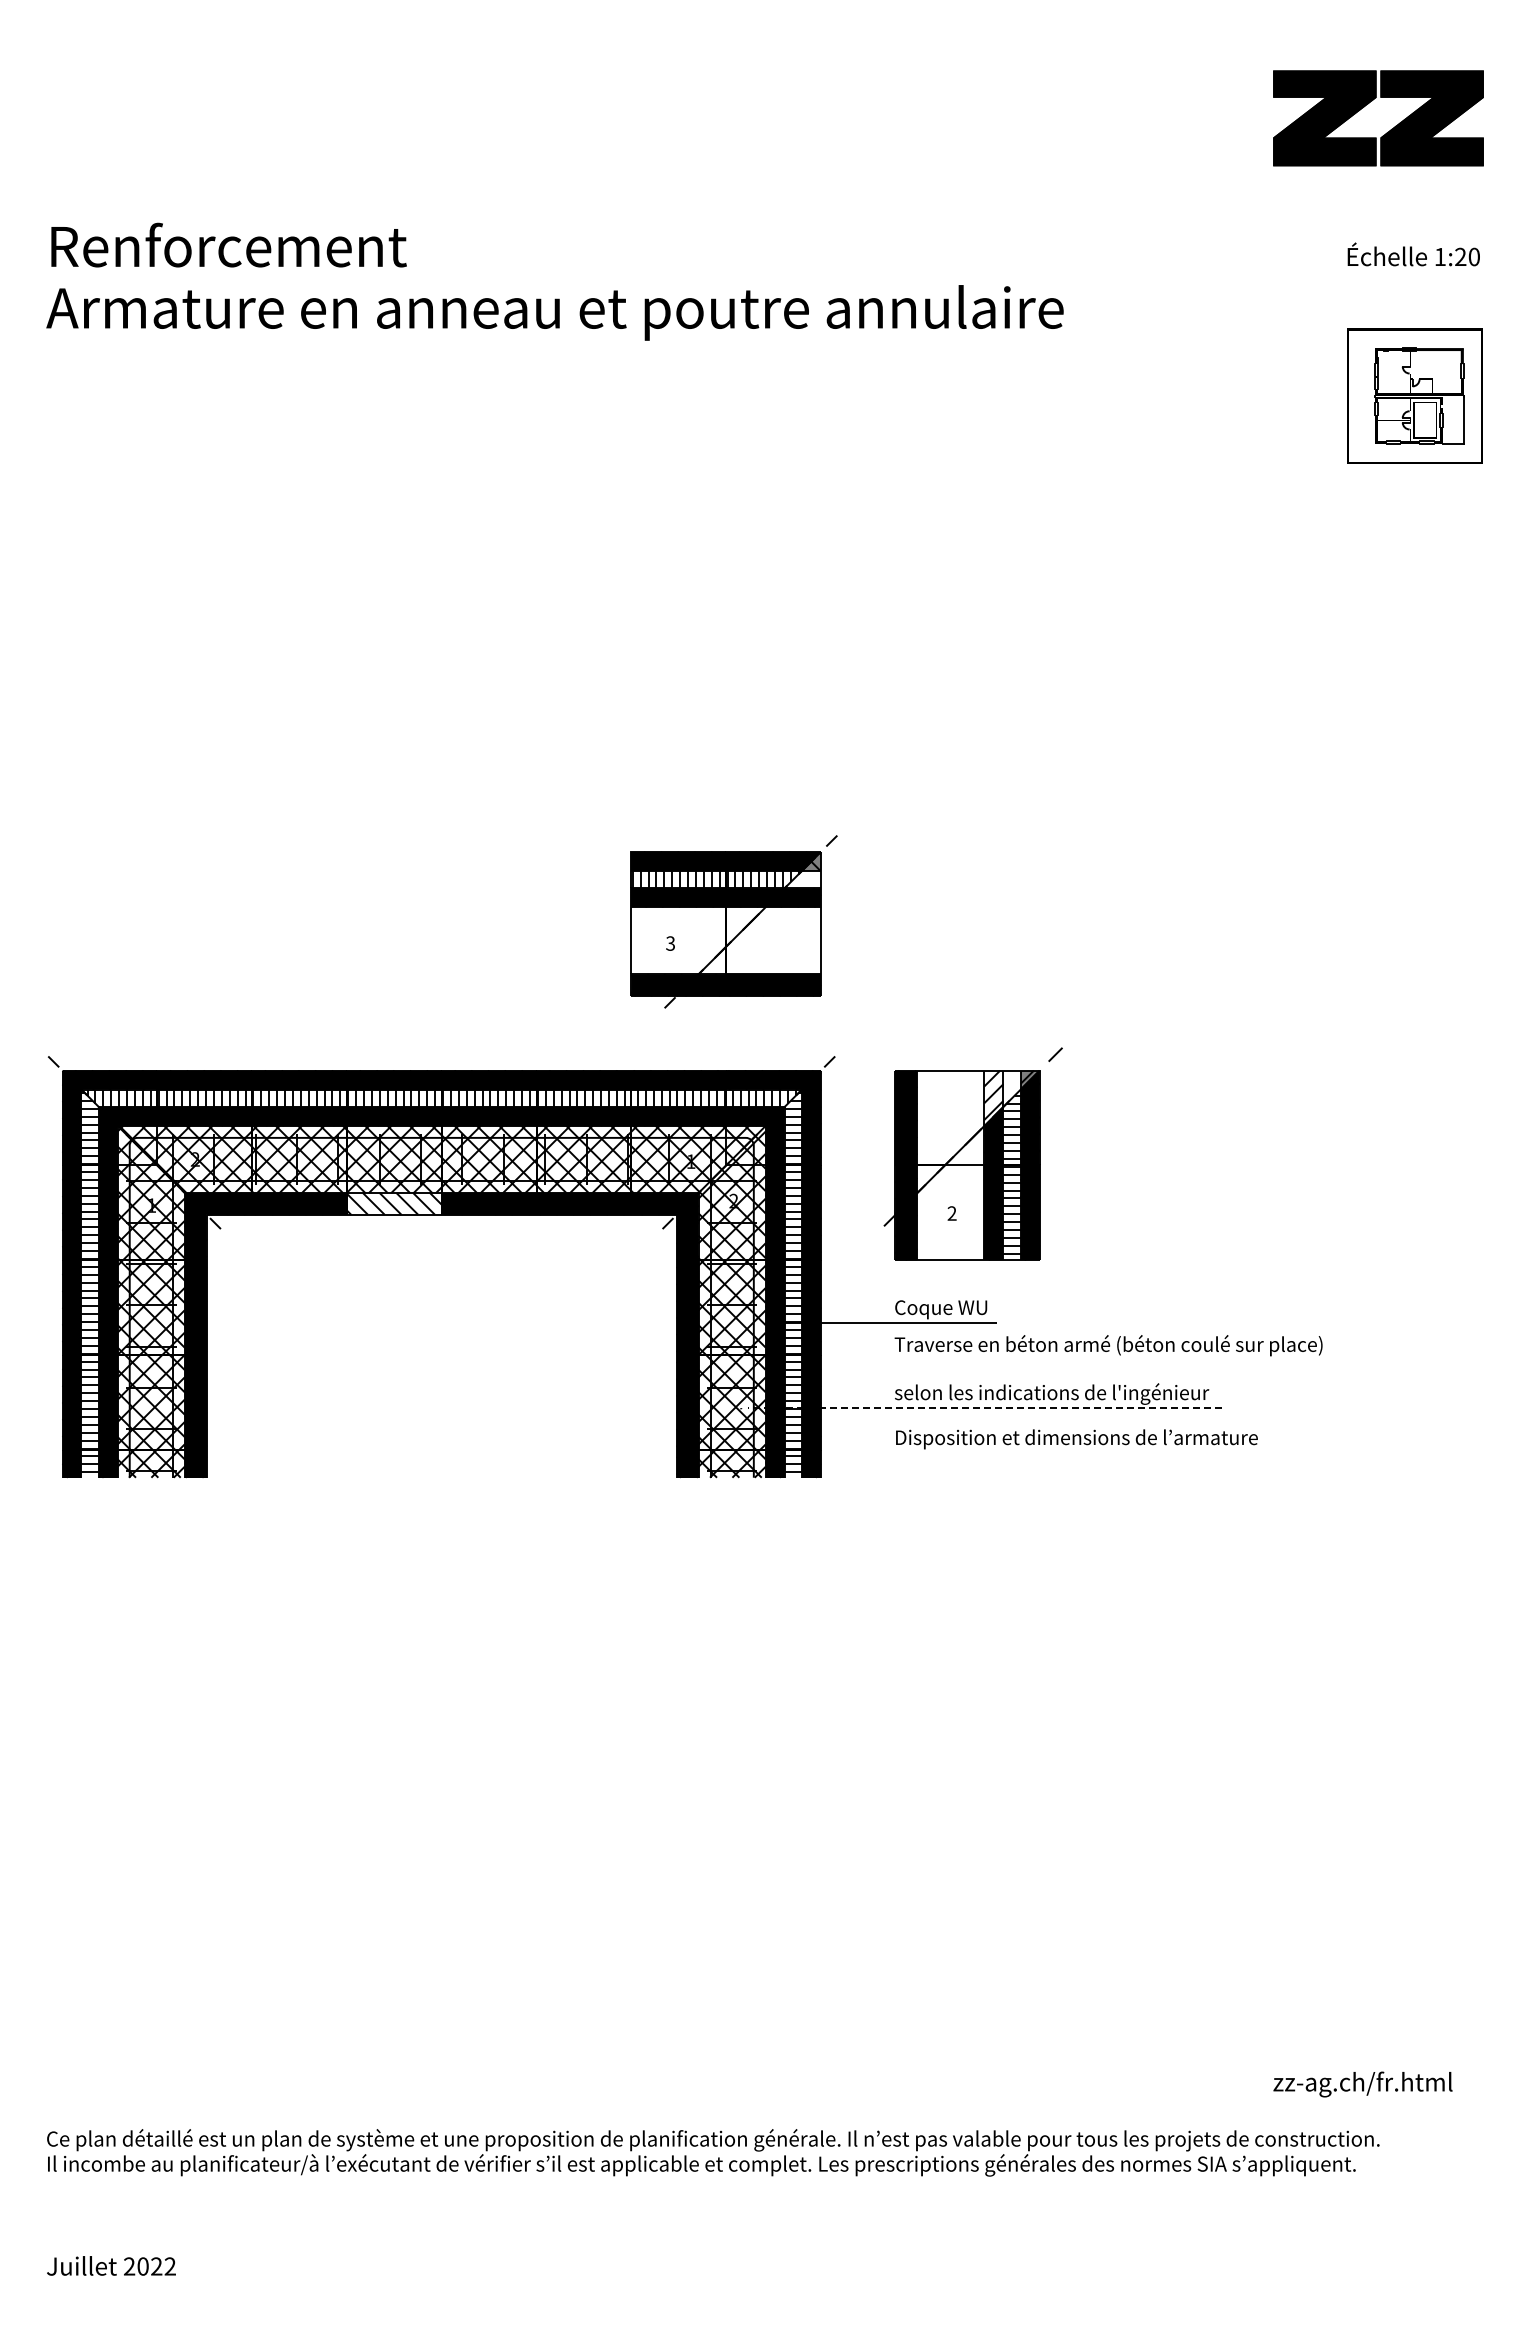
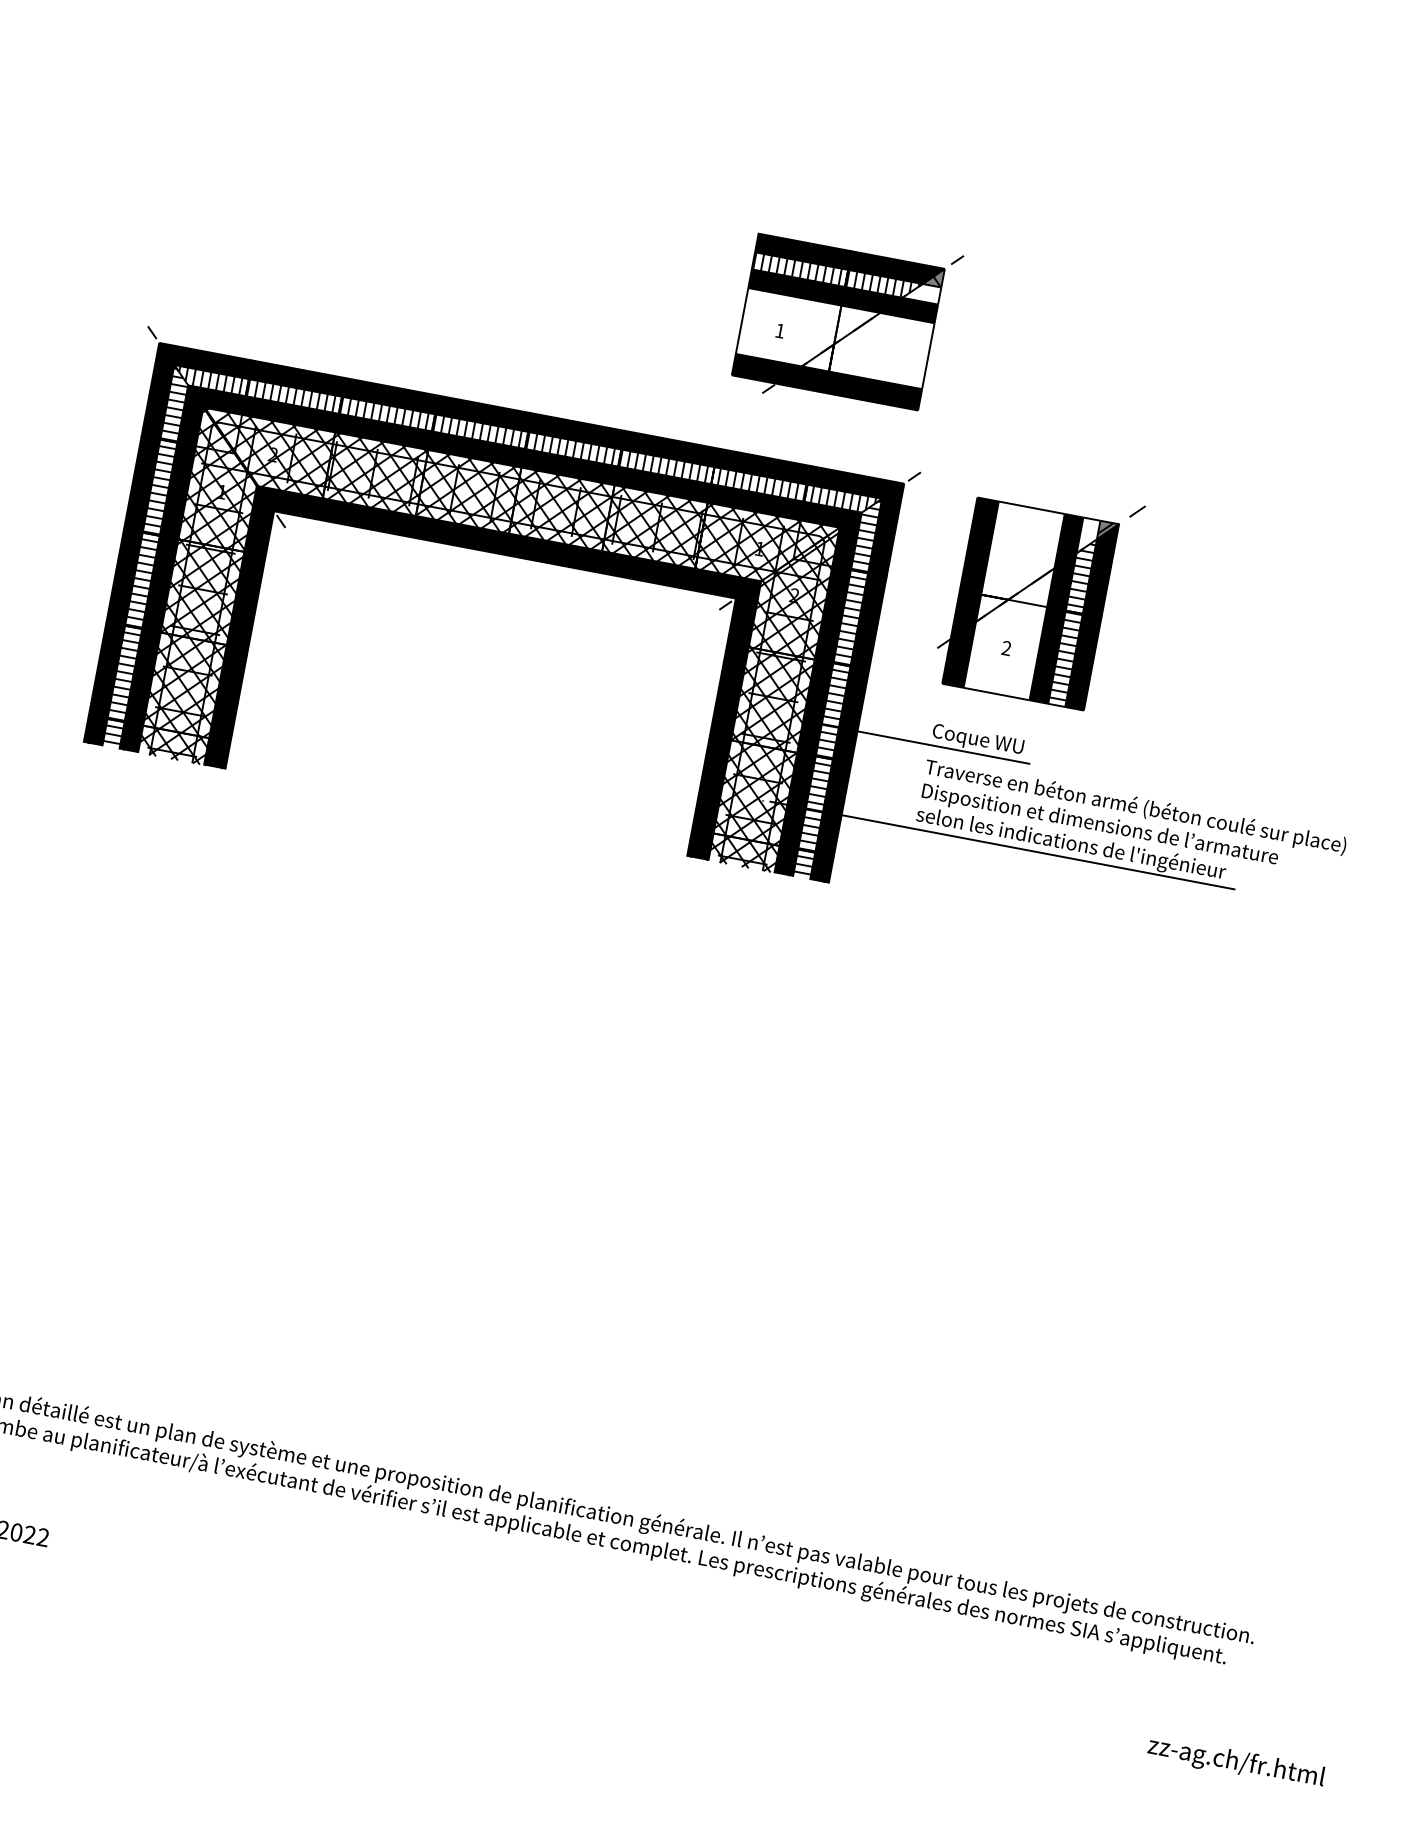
text: (670, 943) -> (780, 330), 3 -> 1
fill: (993, 1097) -> (1068, 542), added
fill: (393, 1203) -> (459, 534), added
line: (984, 1408) -> (1002, 845), dashed -> solid
text: (1076, 1439) -> (1099, 825), moved
text: (1362, 2084) -> (1235, 1762), moved

